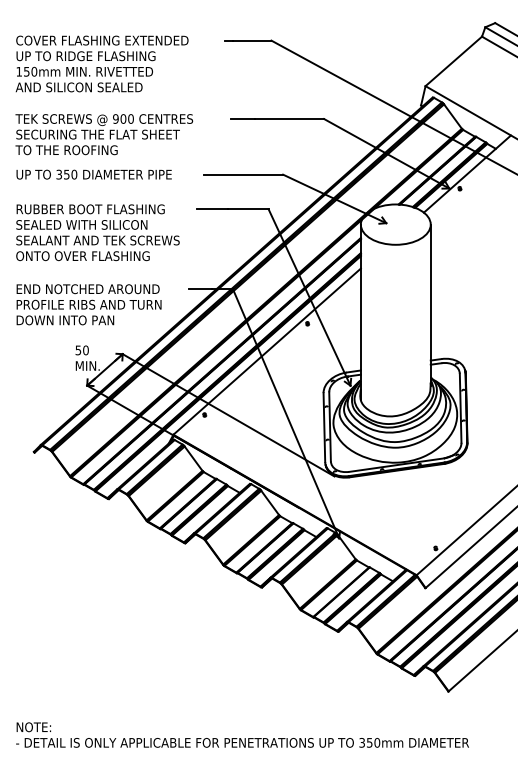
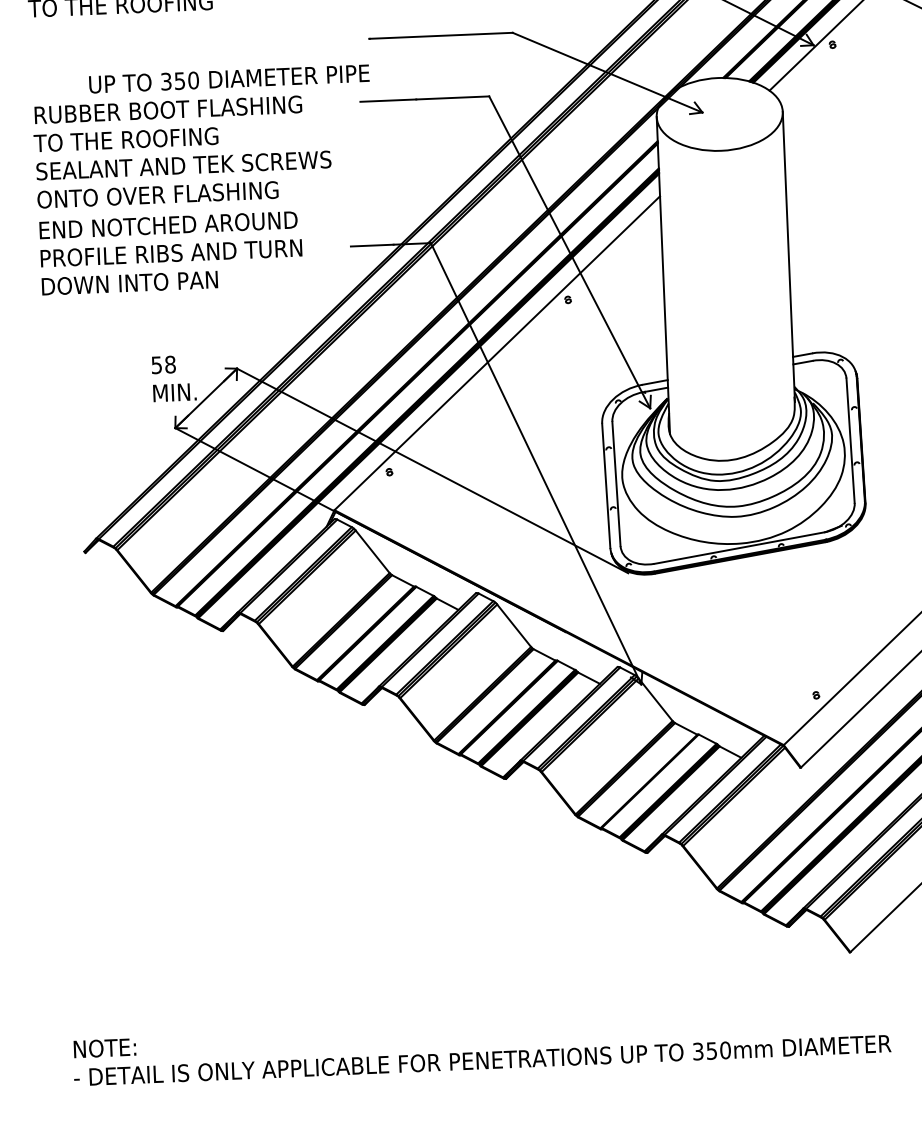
text: (93, 174) -> (228, 78), moved
text: (81, 224) -> (152, 137), SEALED WITH SILICON -> TO THE ROOFING
text: (88, 304) -> (170, 252), moved
text: (85, 349) -> (169, 363), 50 -> 58

